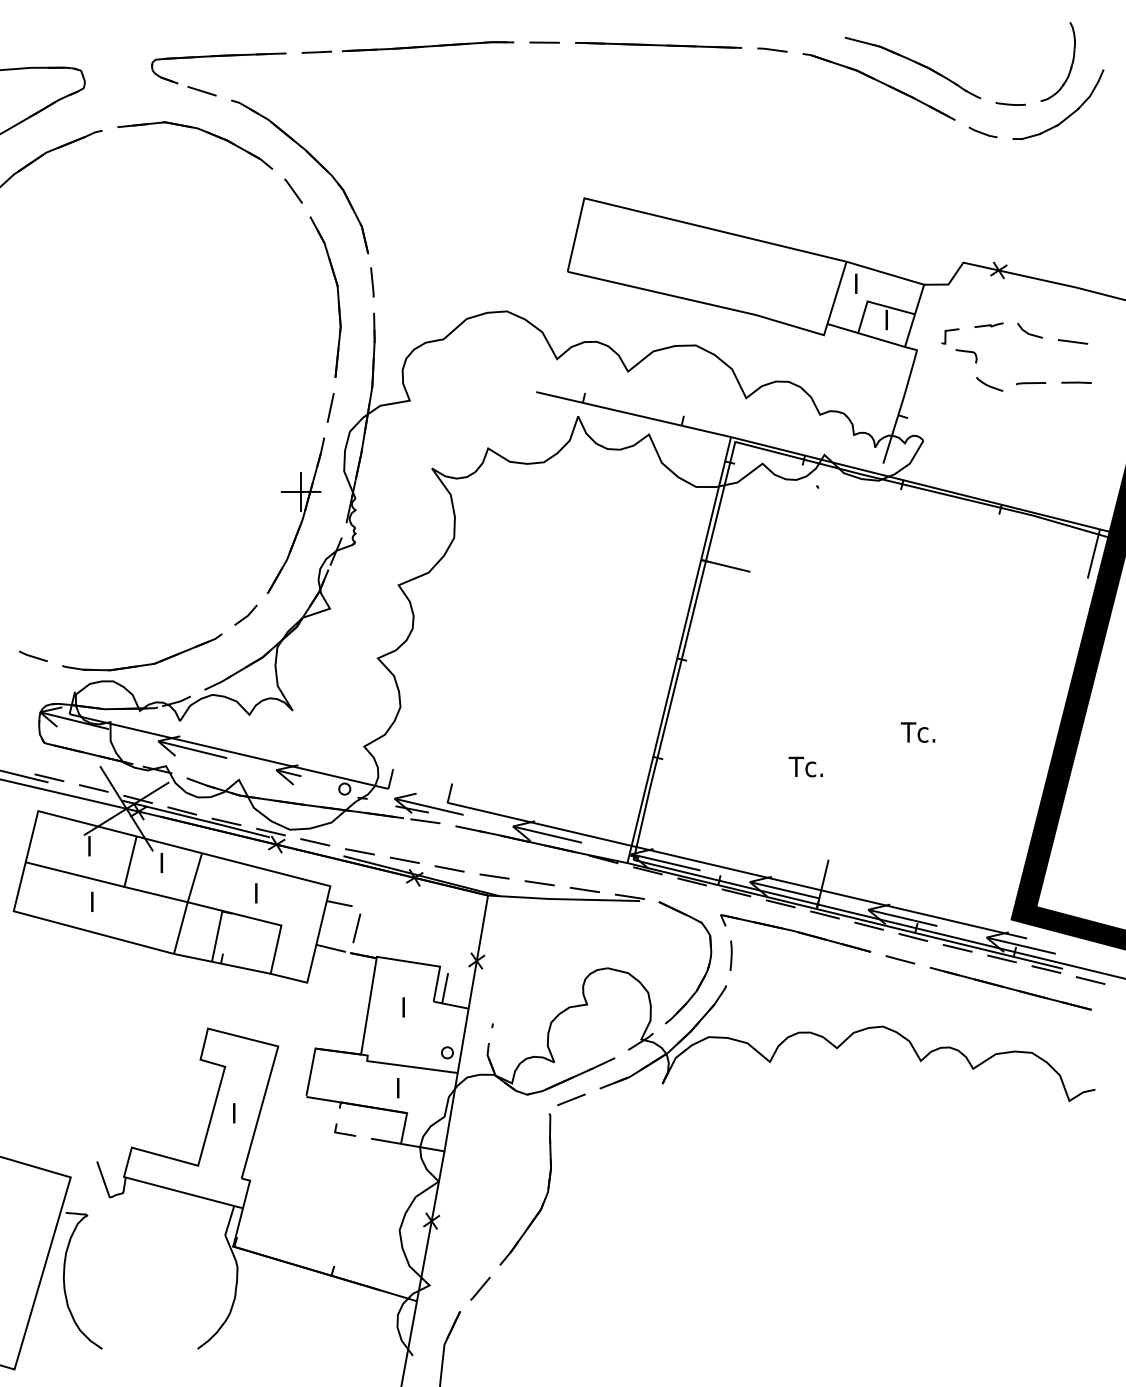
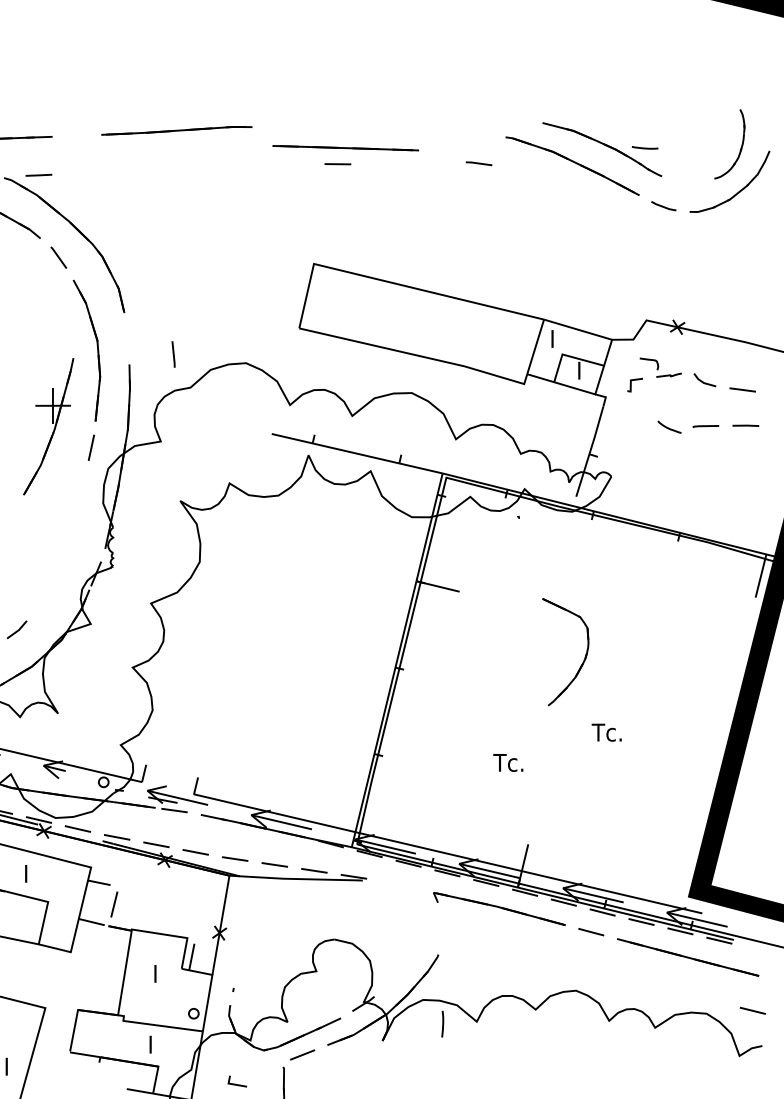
line: (544, 42) -> (337, 164), moved
line: (658, 45) -> (345, 148), moved
line: (772, 49) -> (479, 163), moved
line: (316, 51) -> (38, 174), moved
curve: (1010, 103) -> (644, 147), moved
line: (372, 282) -> (173, 354), moved
curve: (966, 352) -> (649, 360), moved
part: (300, 511) -> (52, 422), moved
line: (730, 955) -> (442, 1023), moved
part: (706, 969) -> (584, 658), moved
line: (1090, 980) -> (752, 1010), moved
line: (345, 1133) -> (237, 1084), moved

